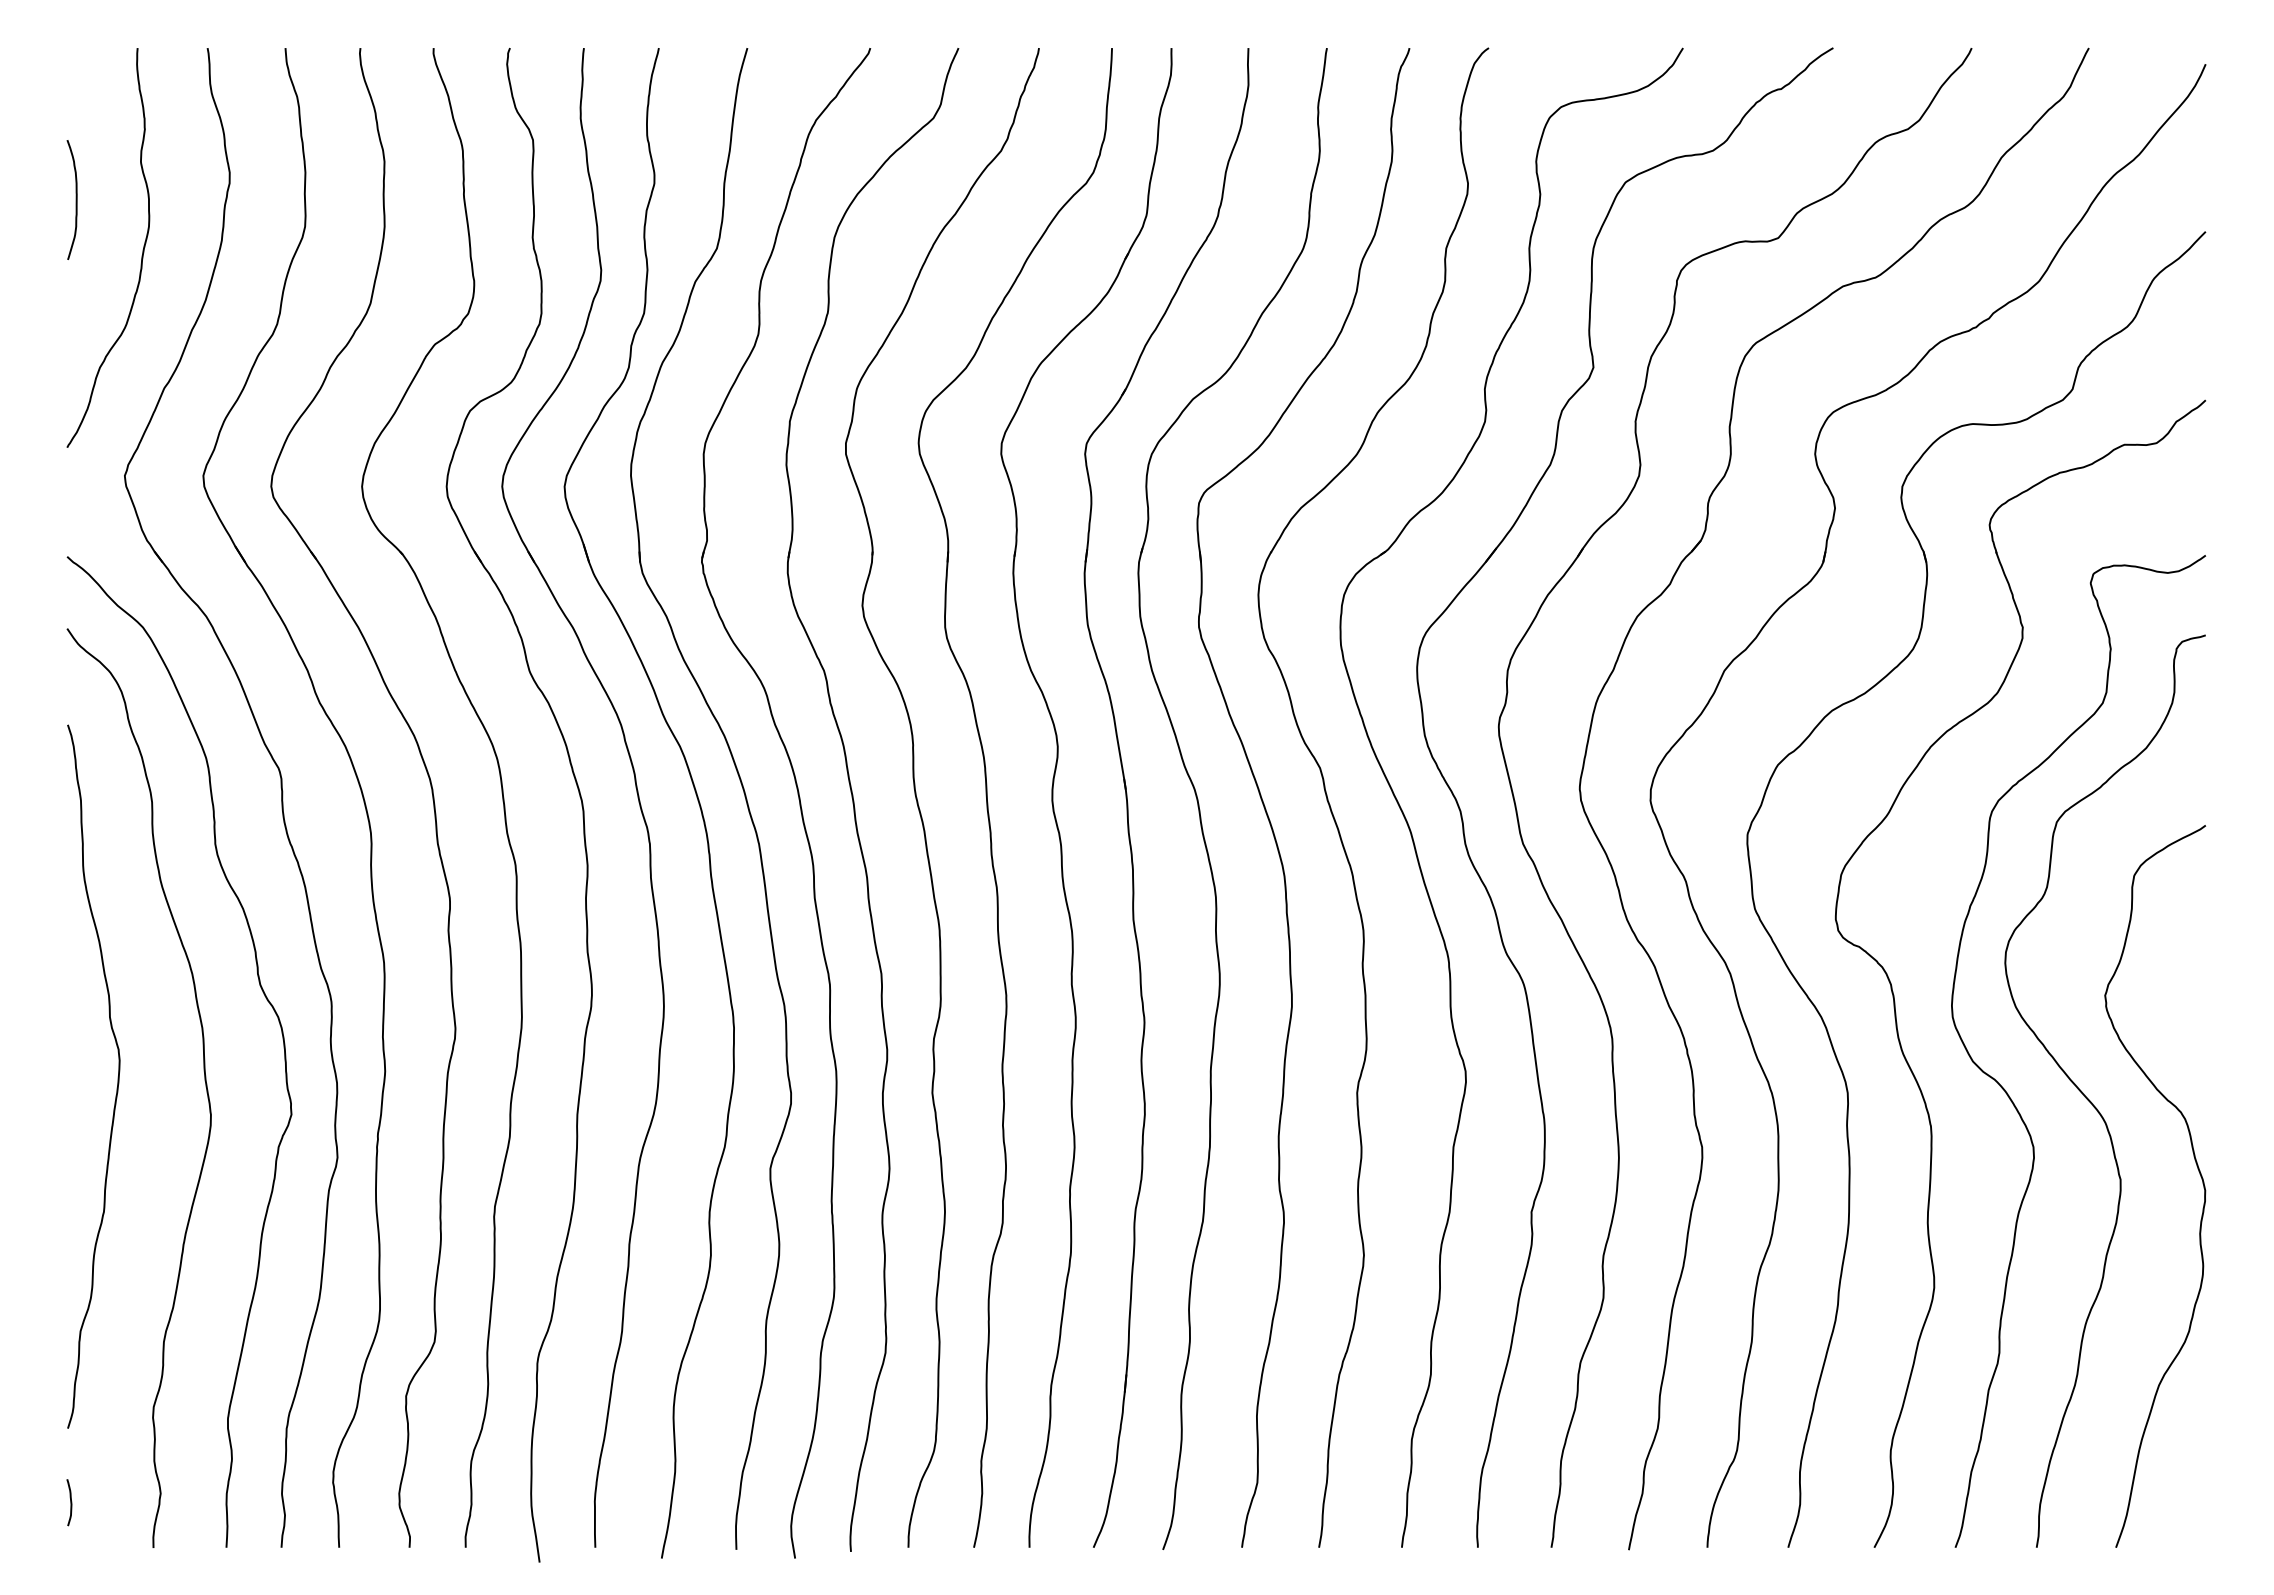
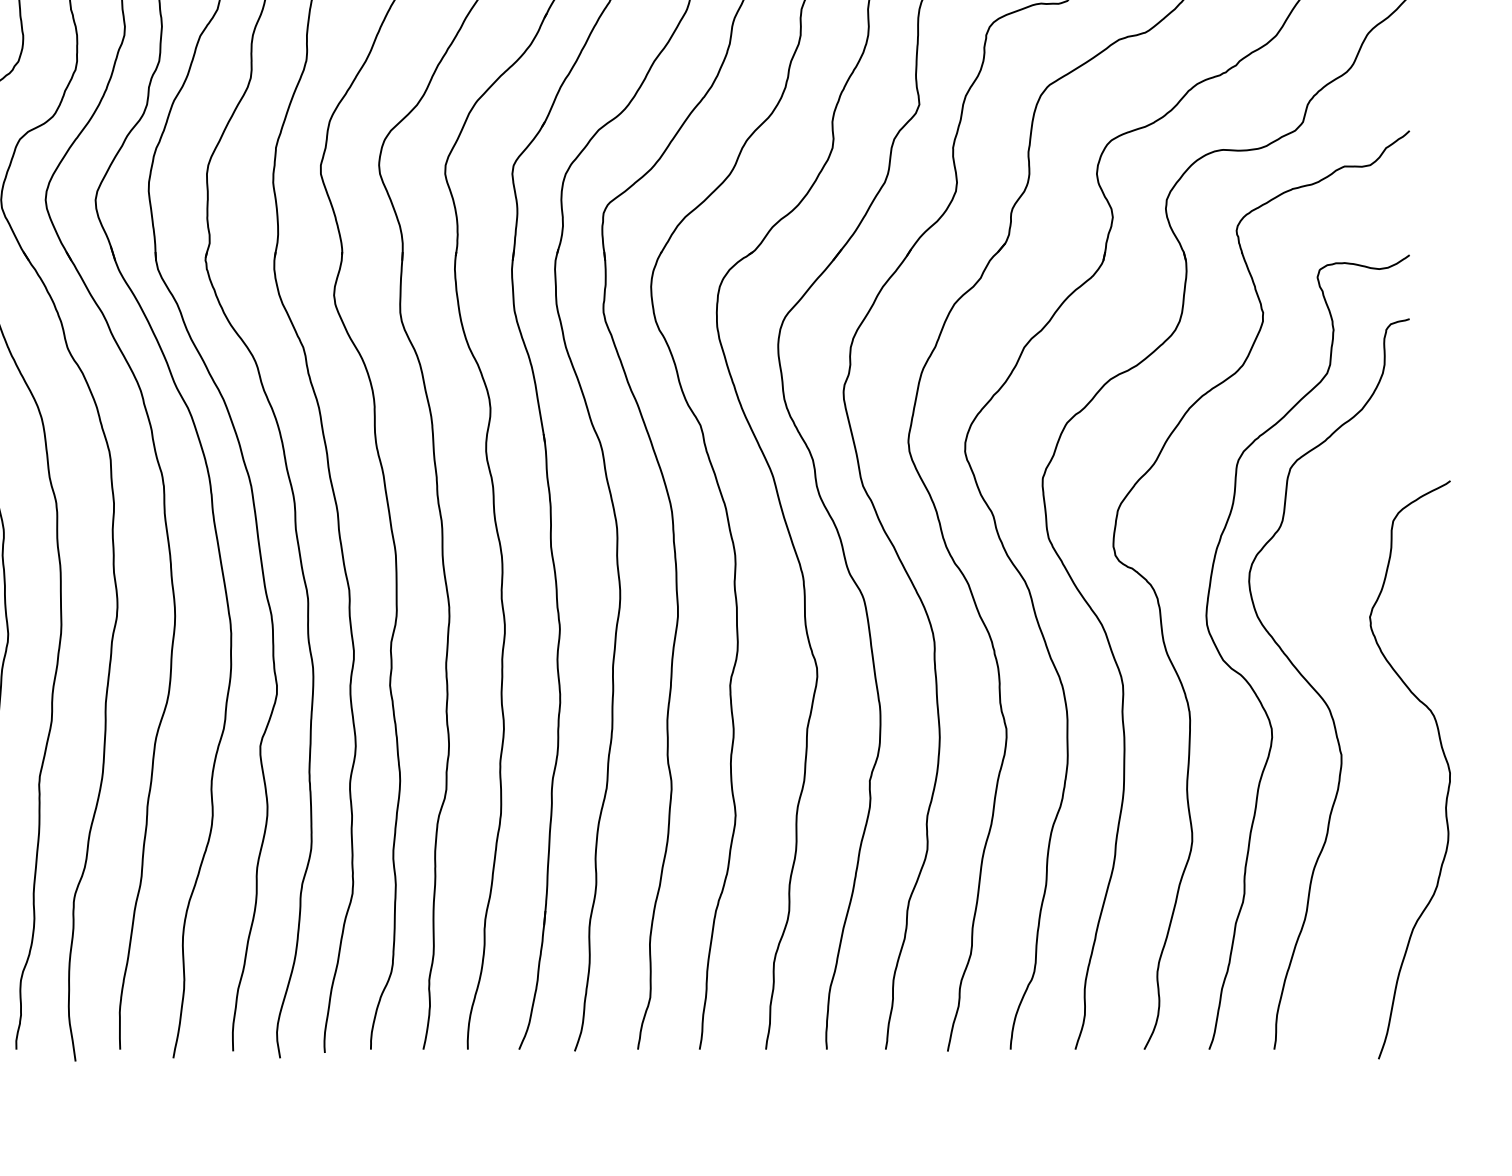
curve: (2197, 1169) -> (1443, 756), moved

